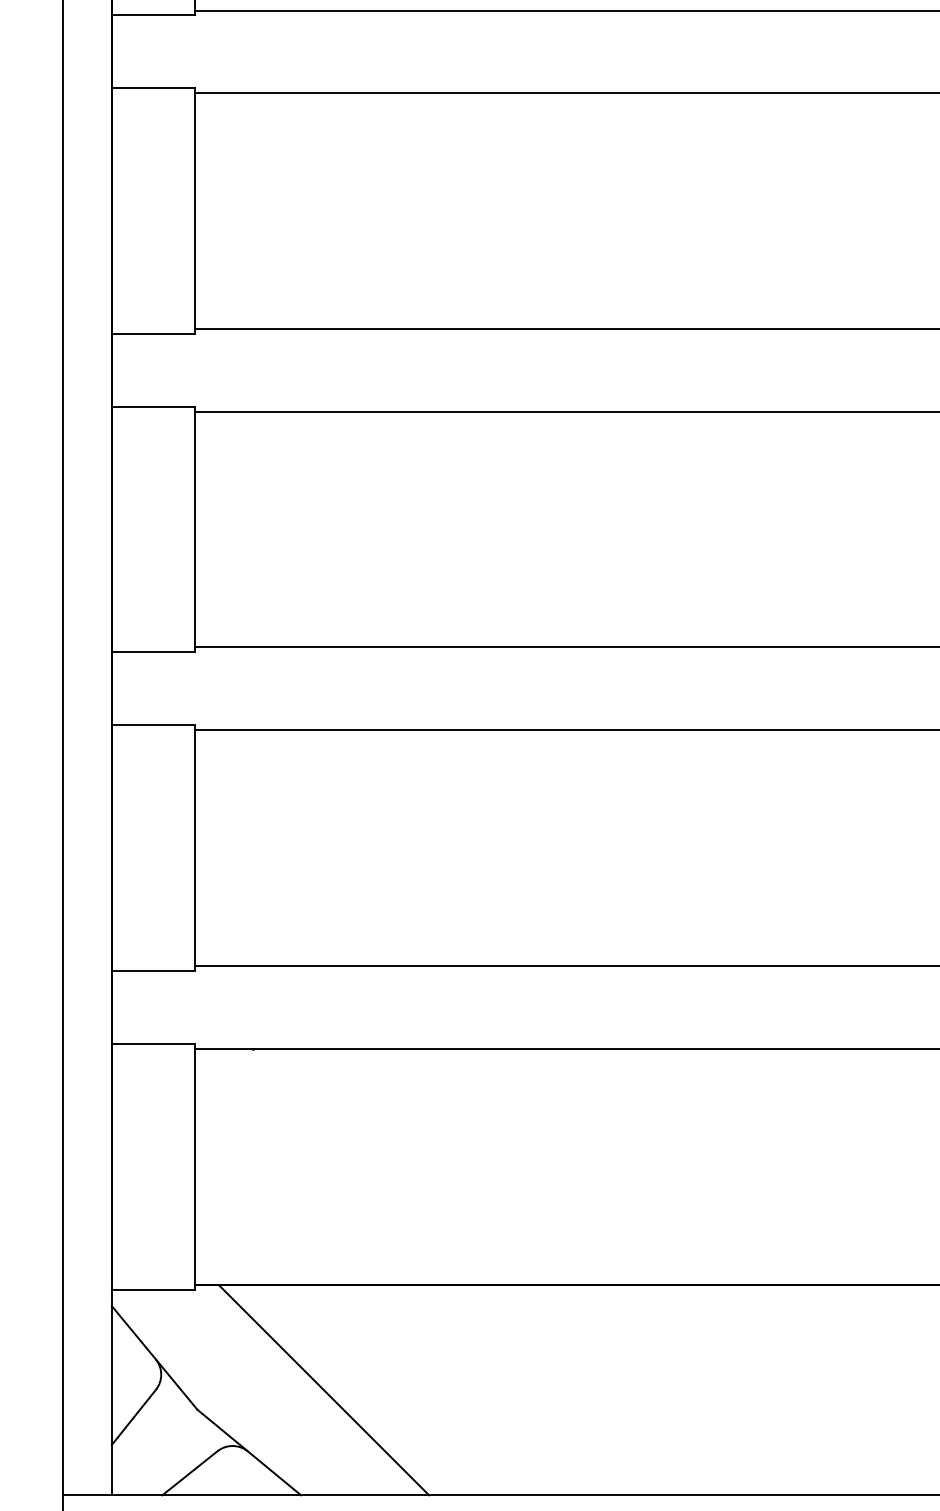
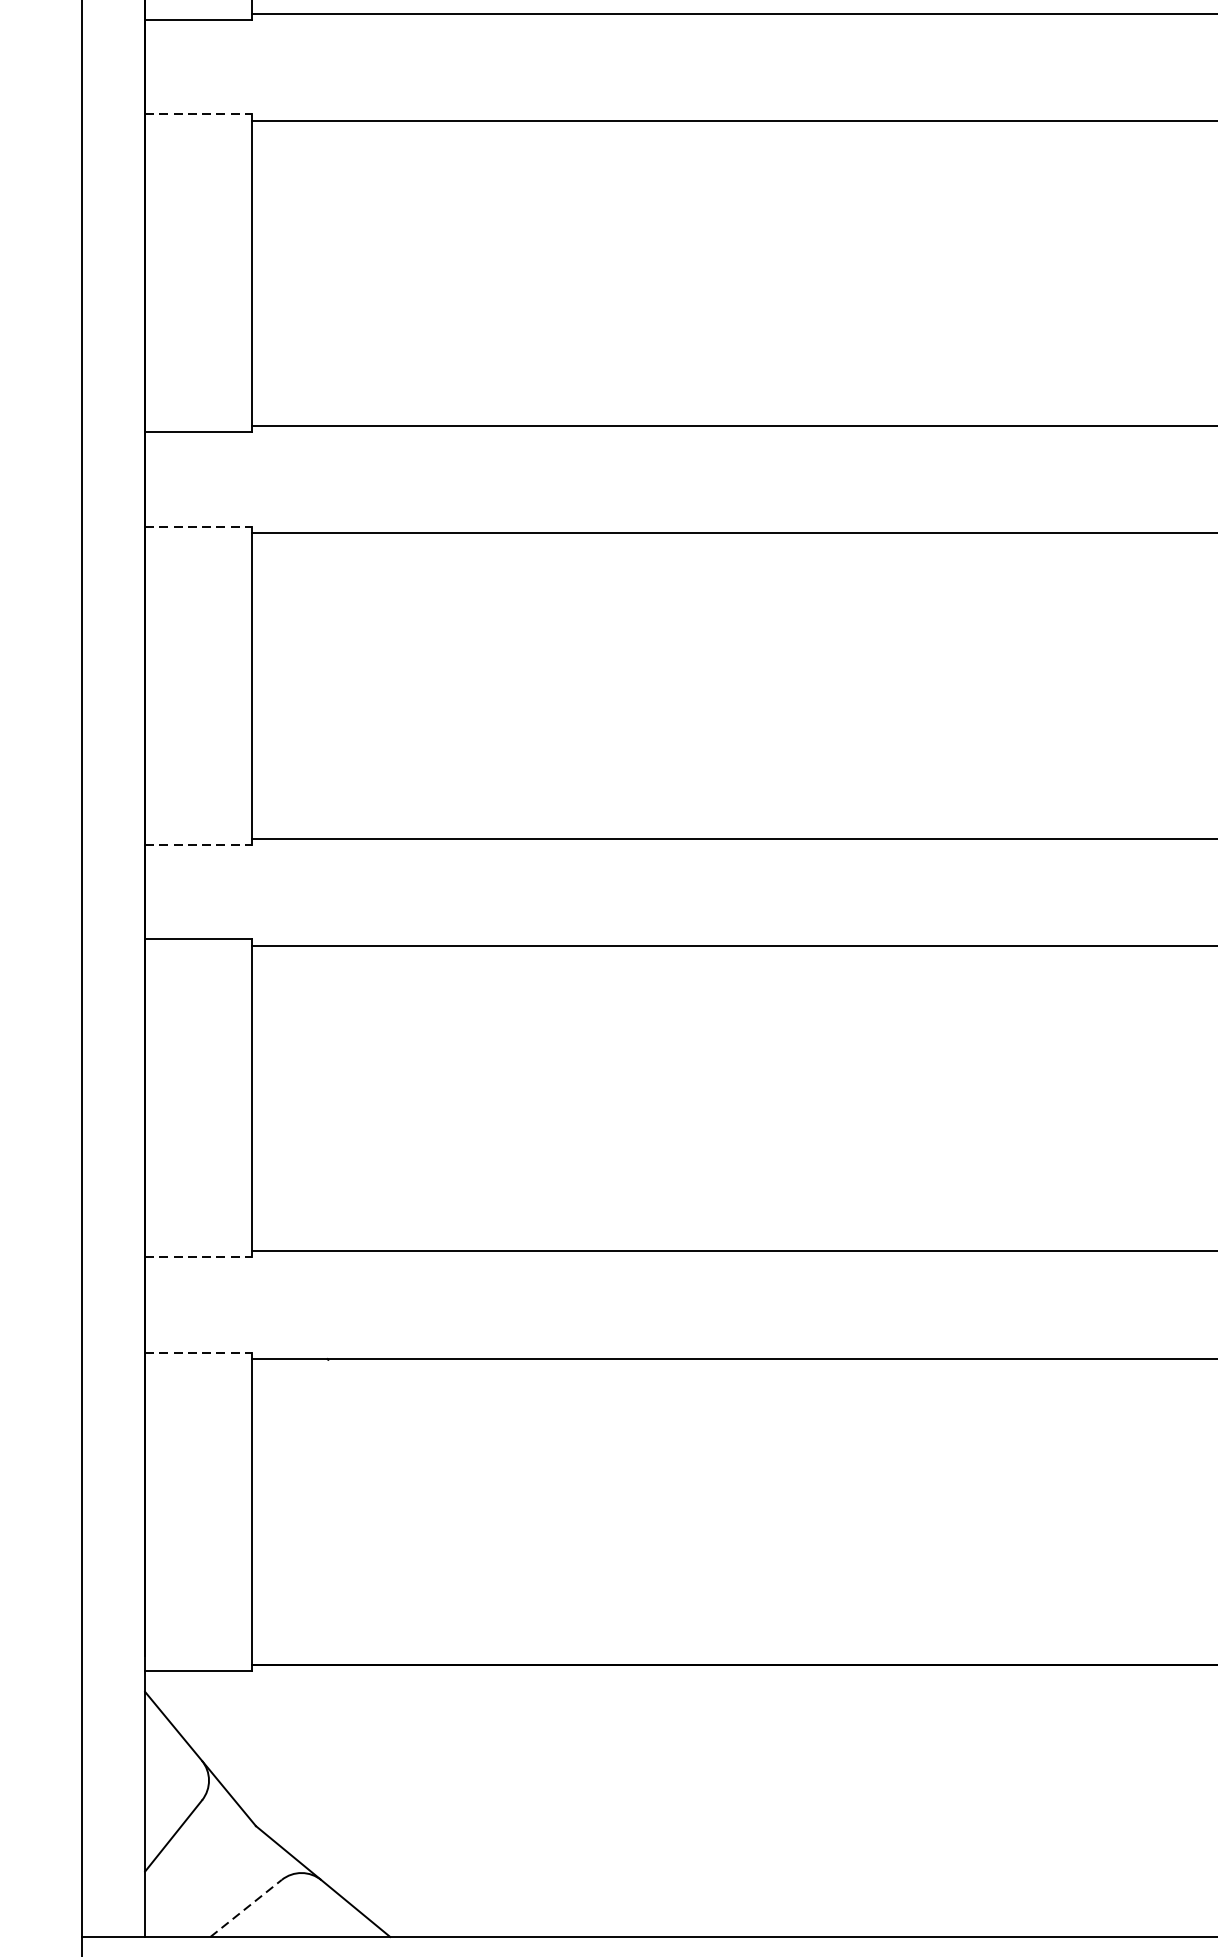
line: (153, 88) -> (198, 114), solid -> dashed
line: (153, 406) -> (198, 526), solid -> dashed
line: (153, 652) -> (198, 845), solid -> dashed
line: (153, 970) -> (198, 1257), solid -> dashed
line: (153, 1044) -> (198, 1352), solid -> dashed
line: (323, 1390) -> (419, 1801), removed
line: (190, 1473) -> (246, 1908), solid -> dashed

